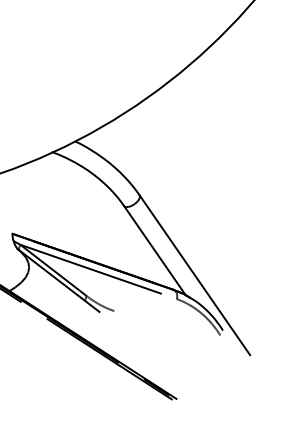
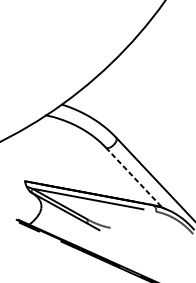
line: (155, 251) -> (134, 178), solid -> dashed

